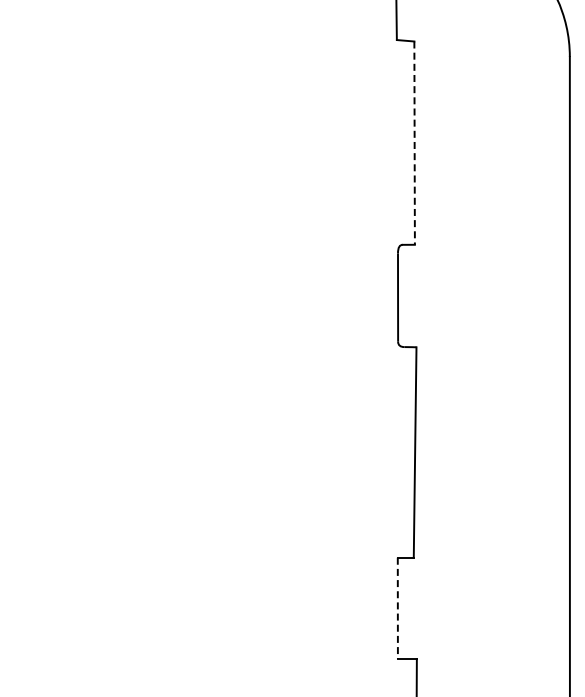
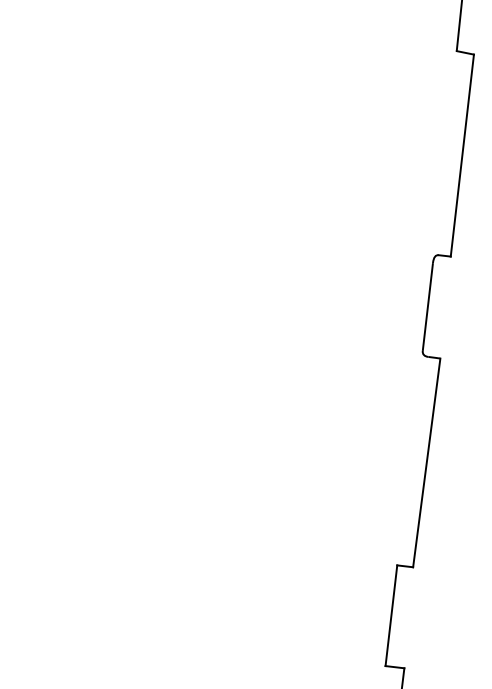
line: (414, 143) -> (462, 155), dashed -> solid
line: (397, 608) -> (391, 615), dashed -> solid

